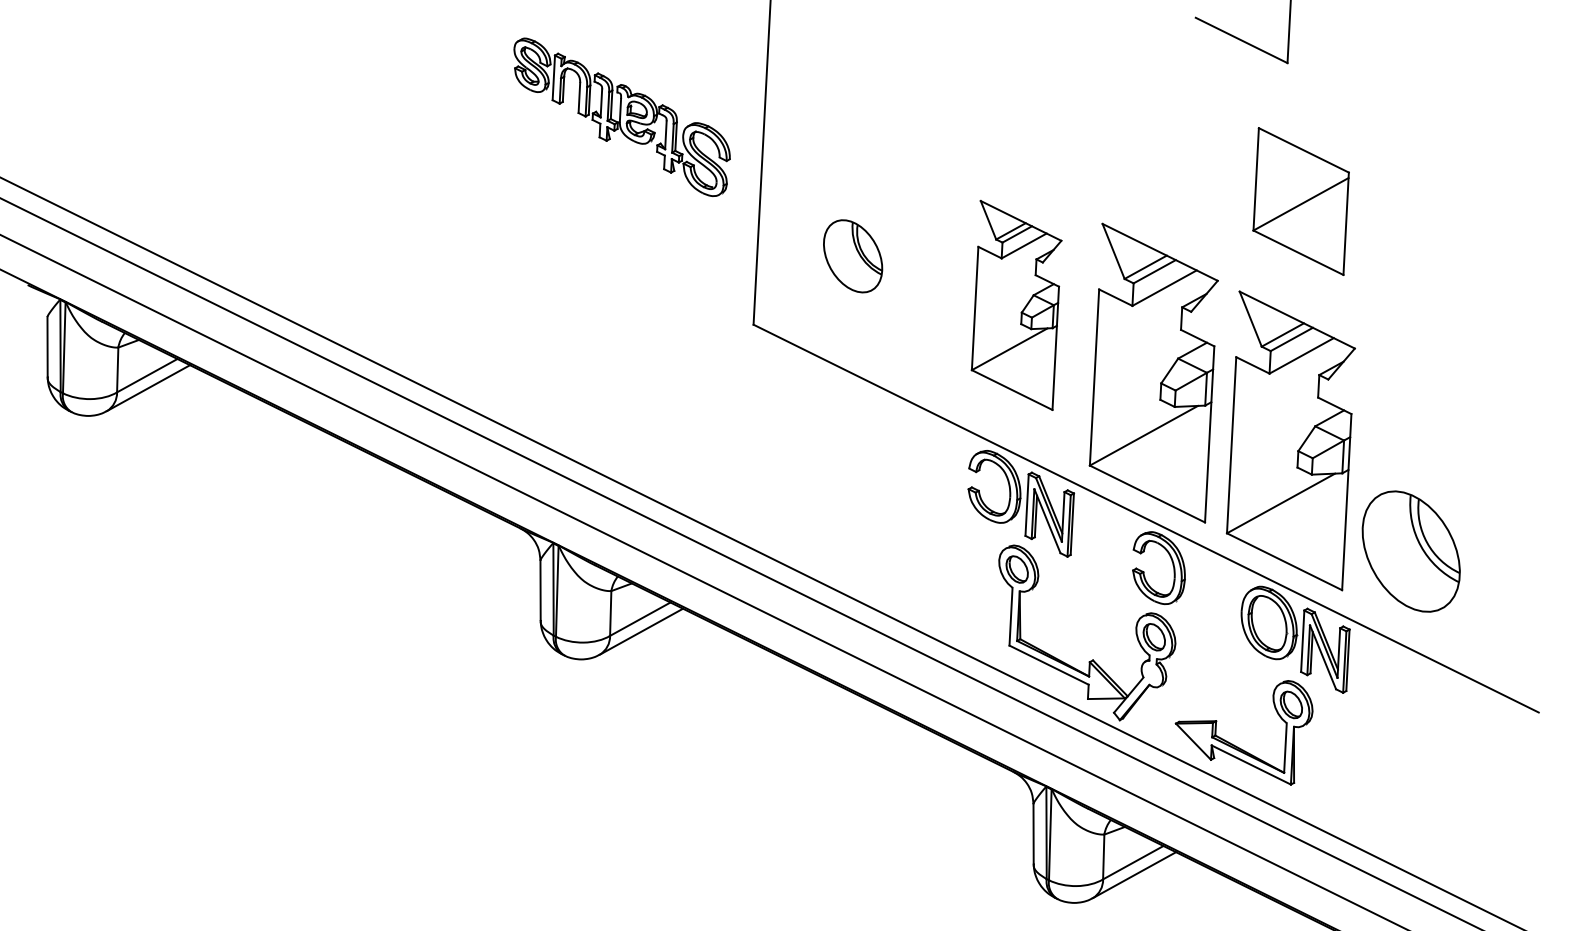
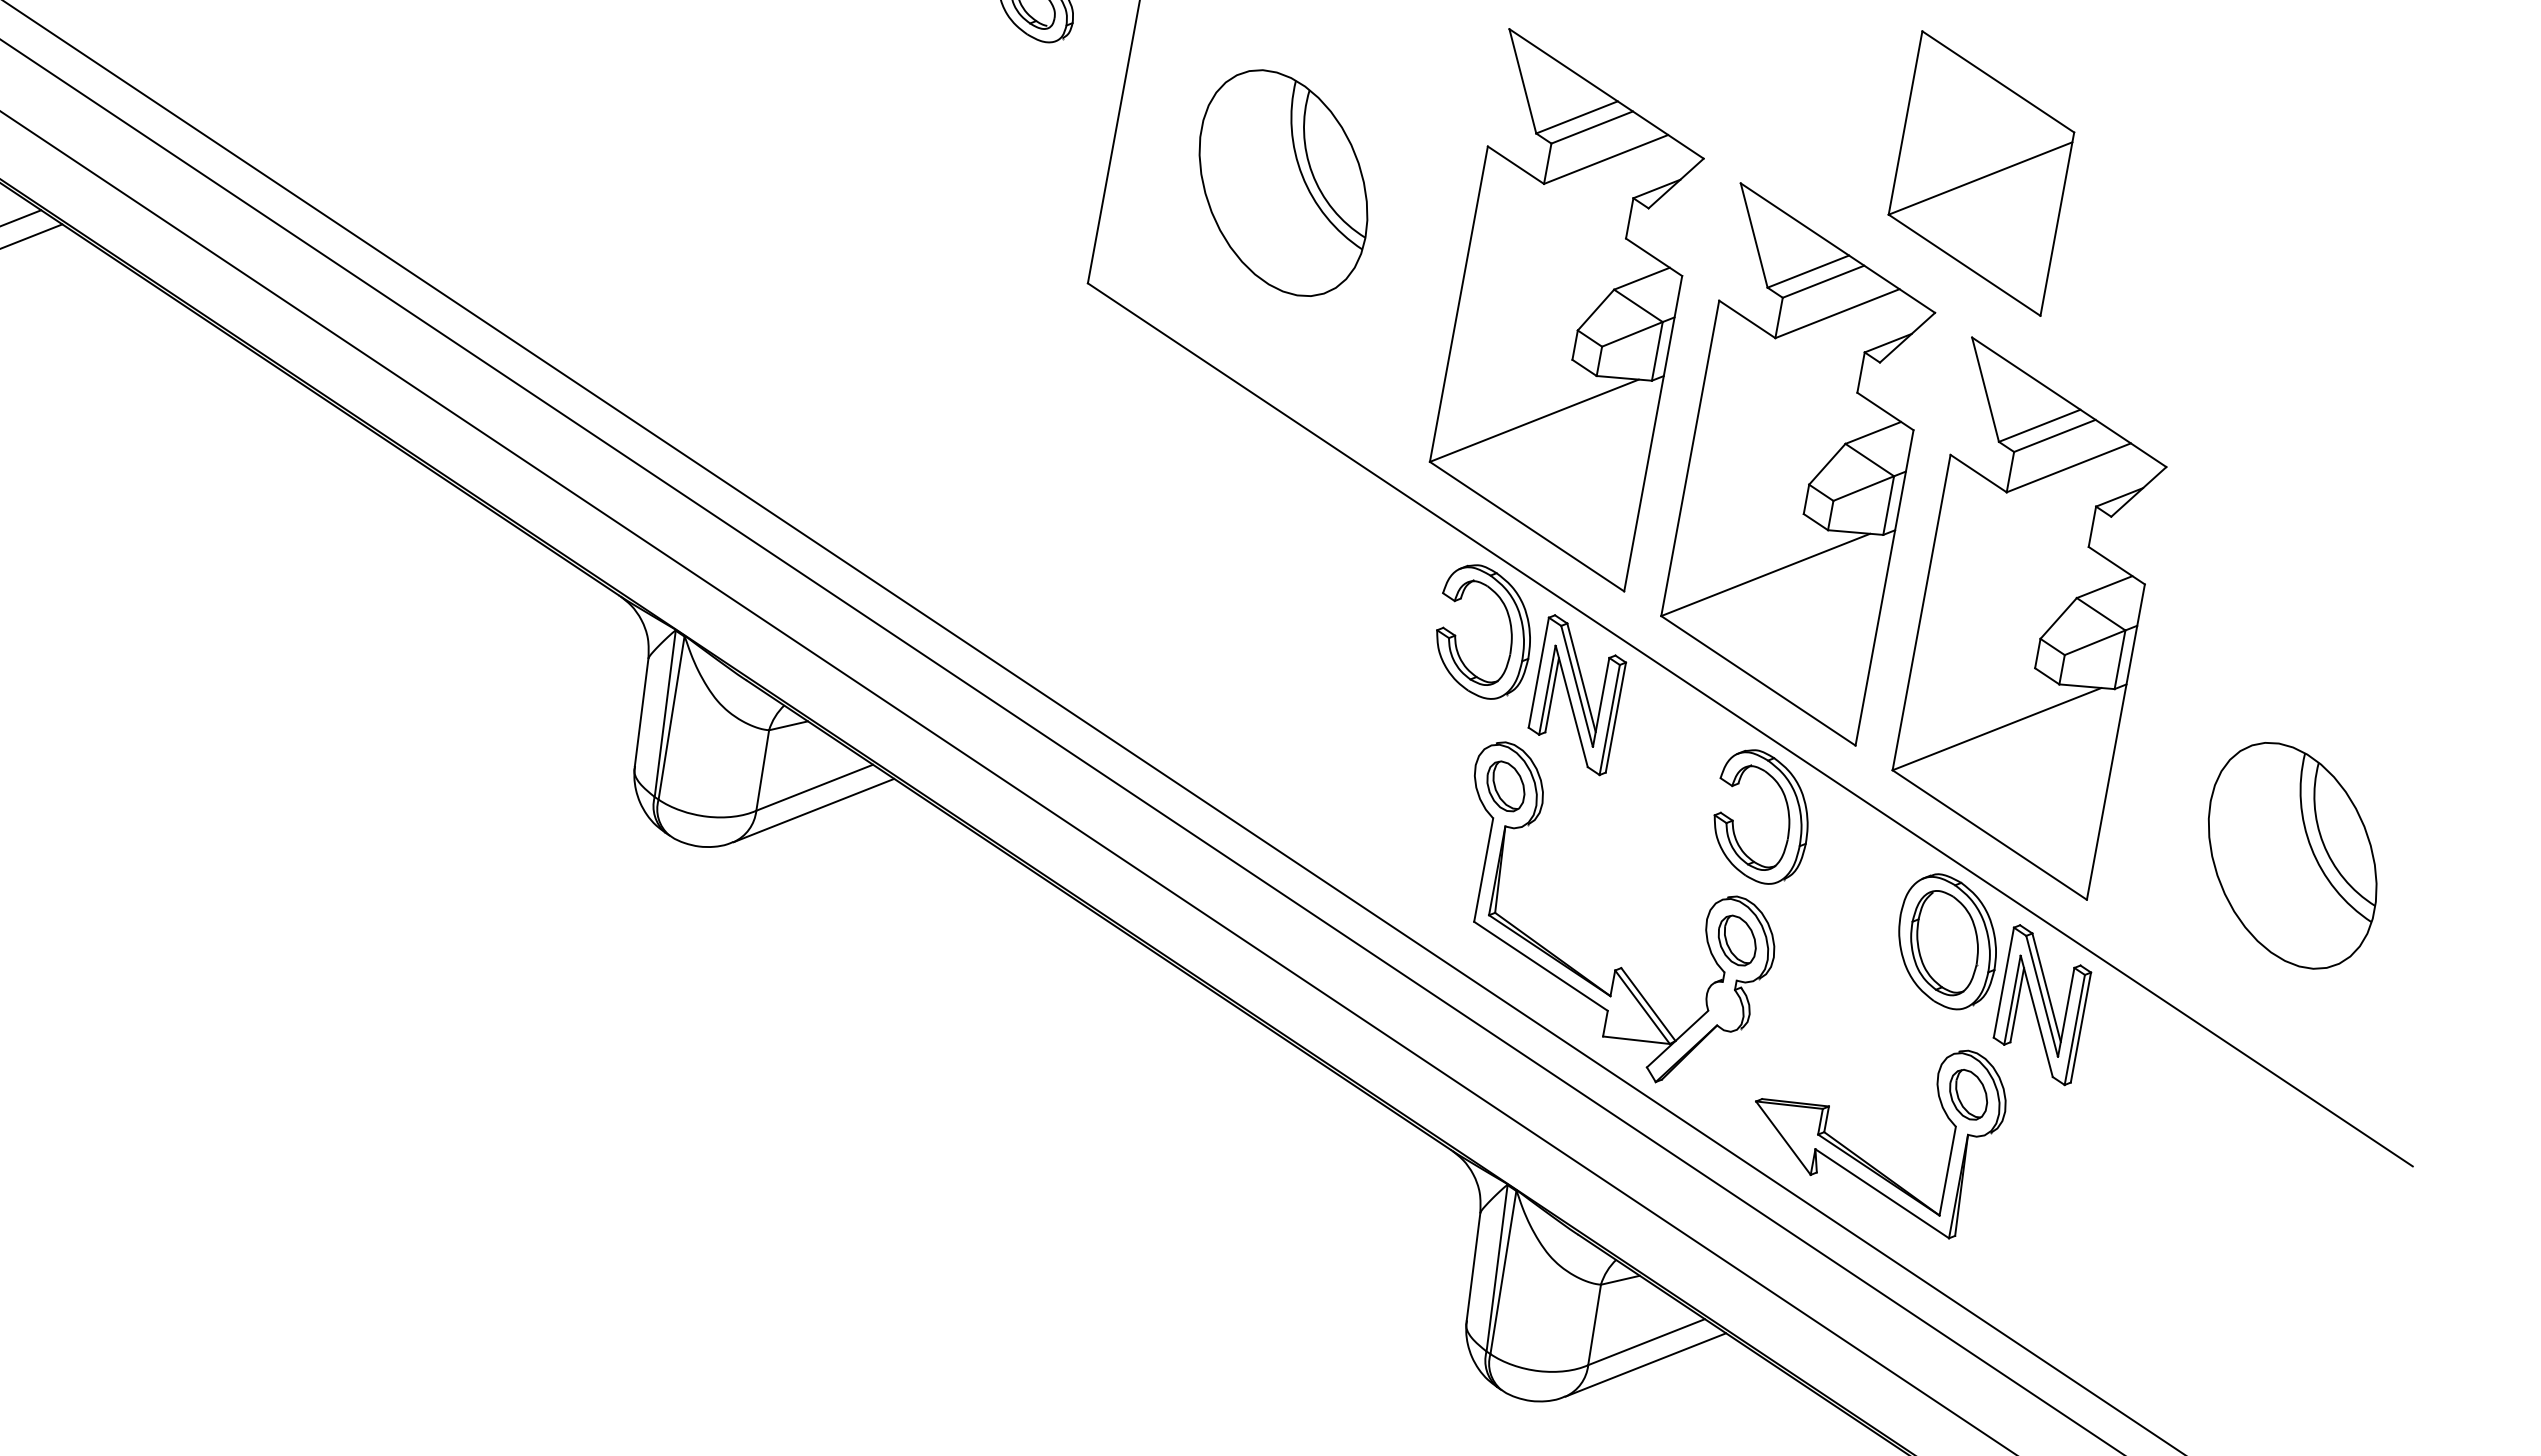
part: (1300, 201) -> (1980, 173), moved
part: (852, 256) -> (1282, 183), size x1.67
part: (1016, 305) -> (1566, 310), size x1.43
part: (1410, 551) -> (2291, 855), moved

